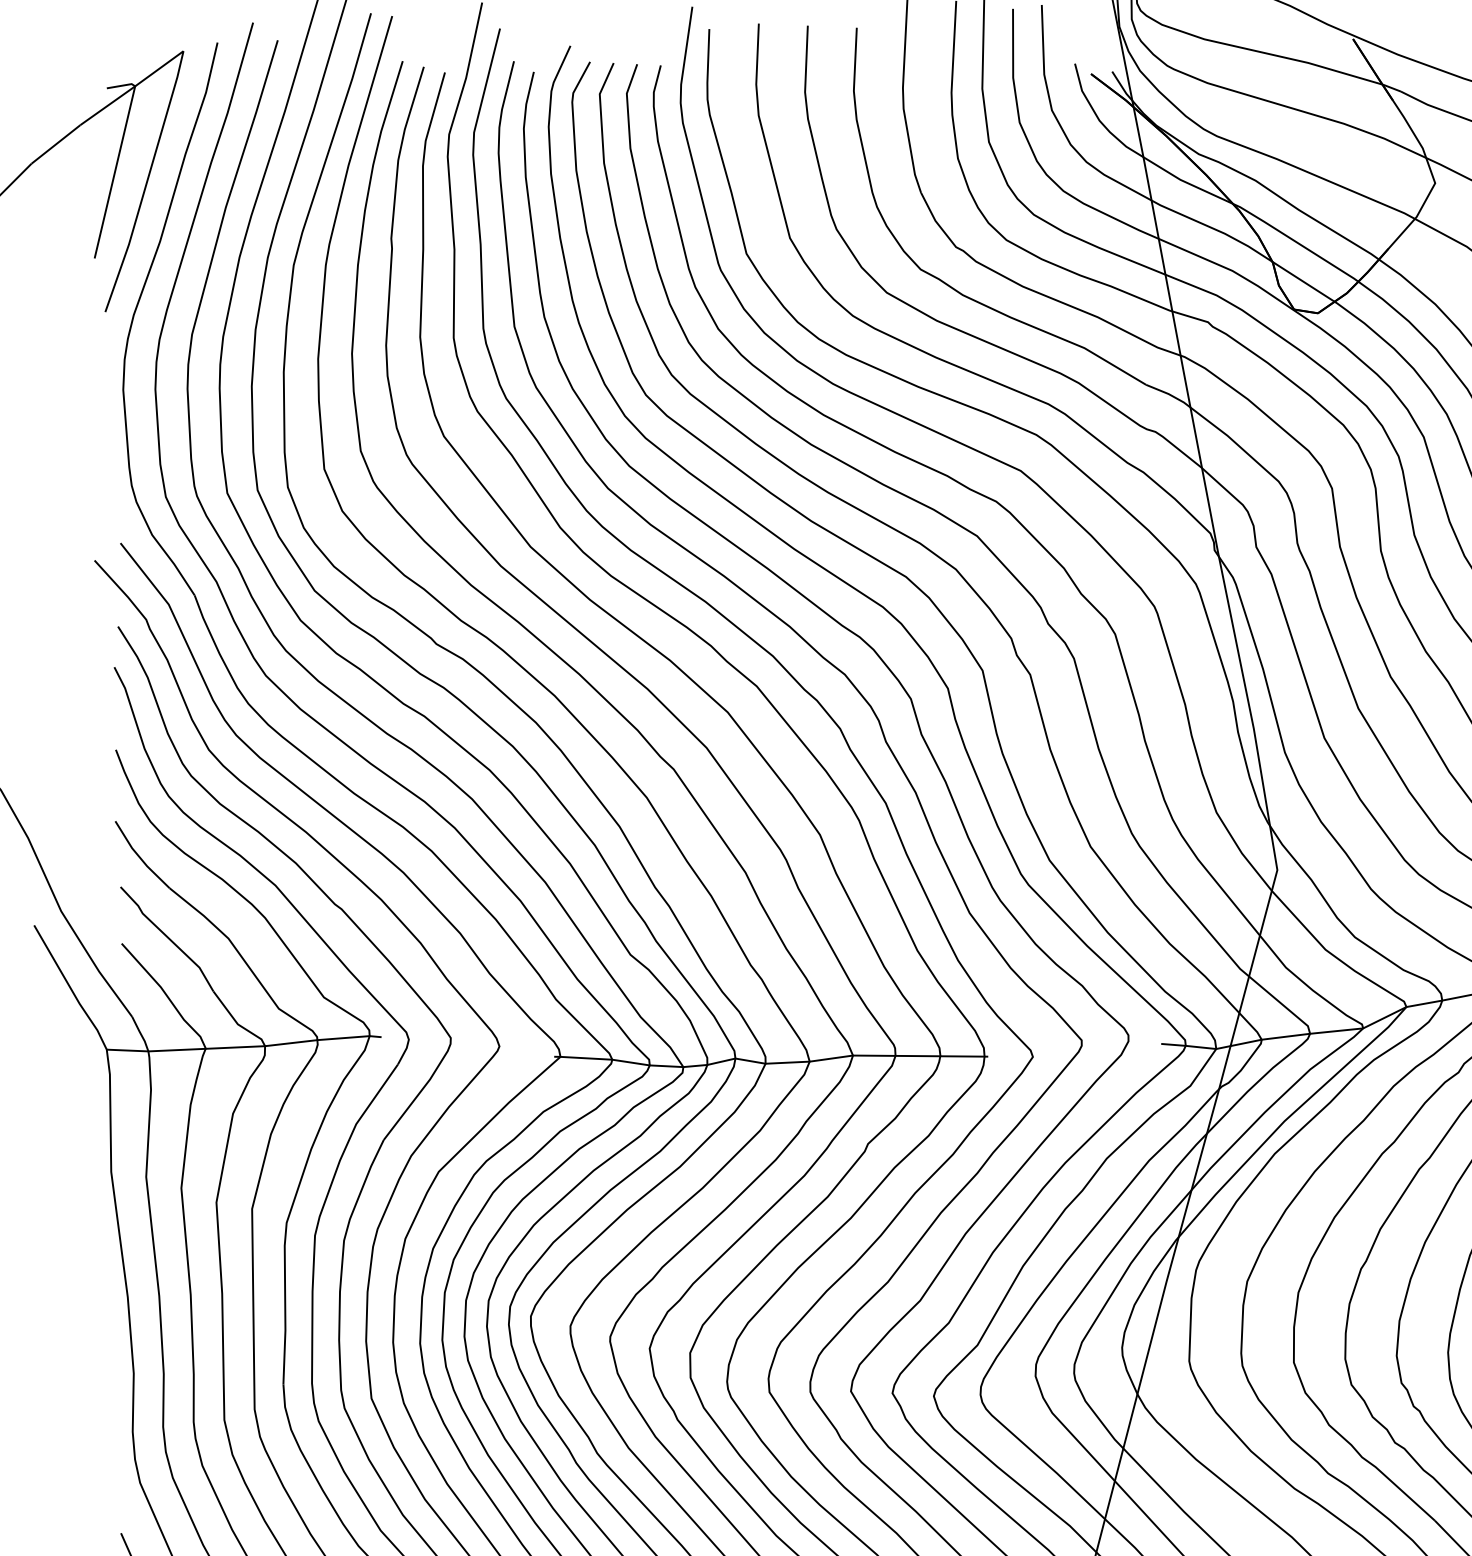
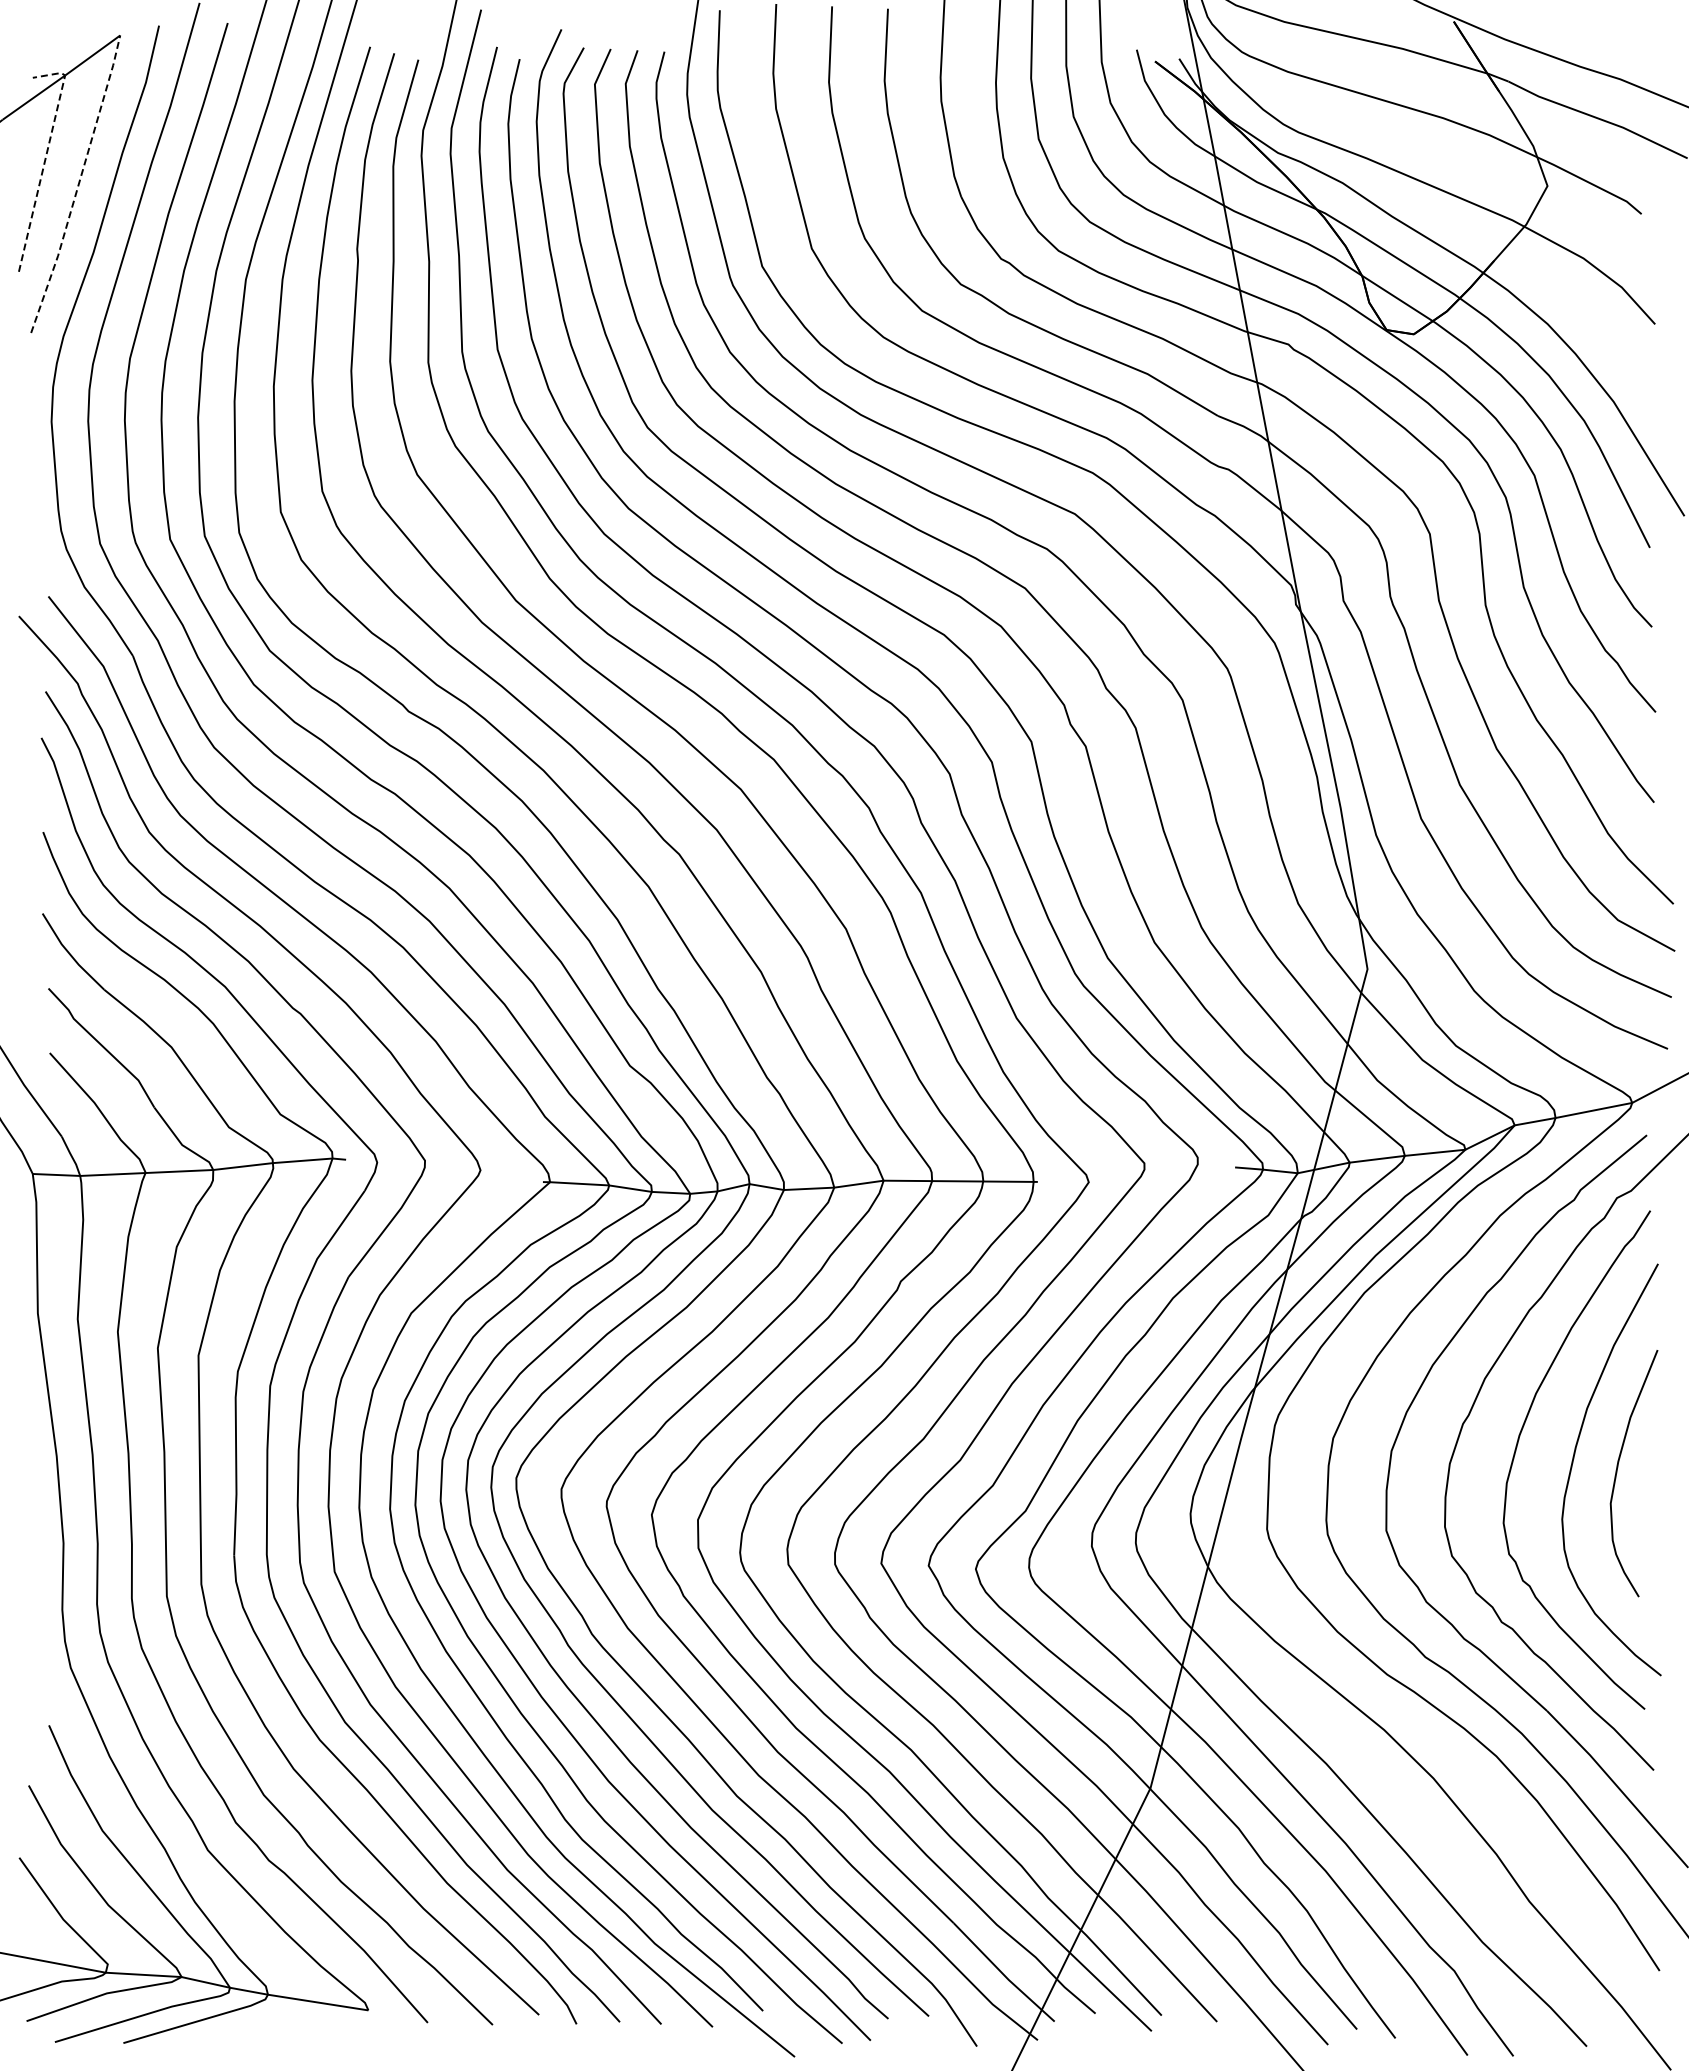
line: (118, 157) -> (46, 156), solid -> dashed
line: (146, 182) -> (78, 185), solid -> dashed

